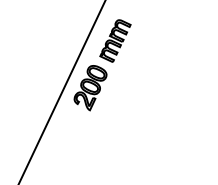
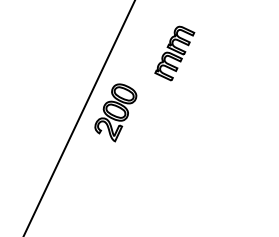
part: (115, 41) -> (174, 53), moved

